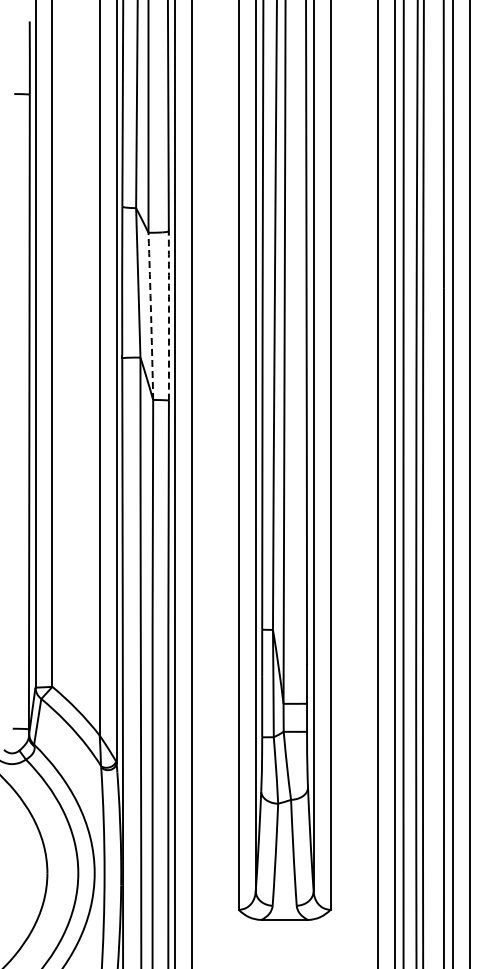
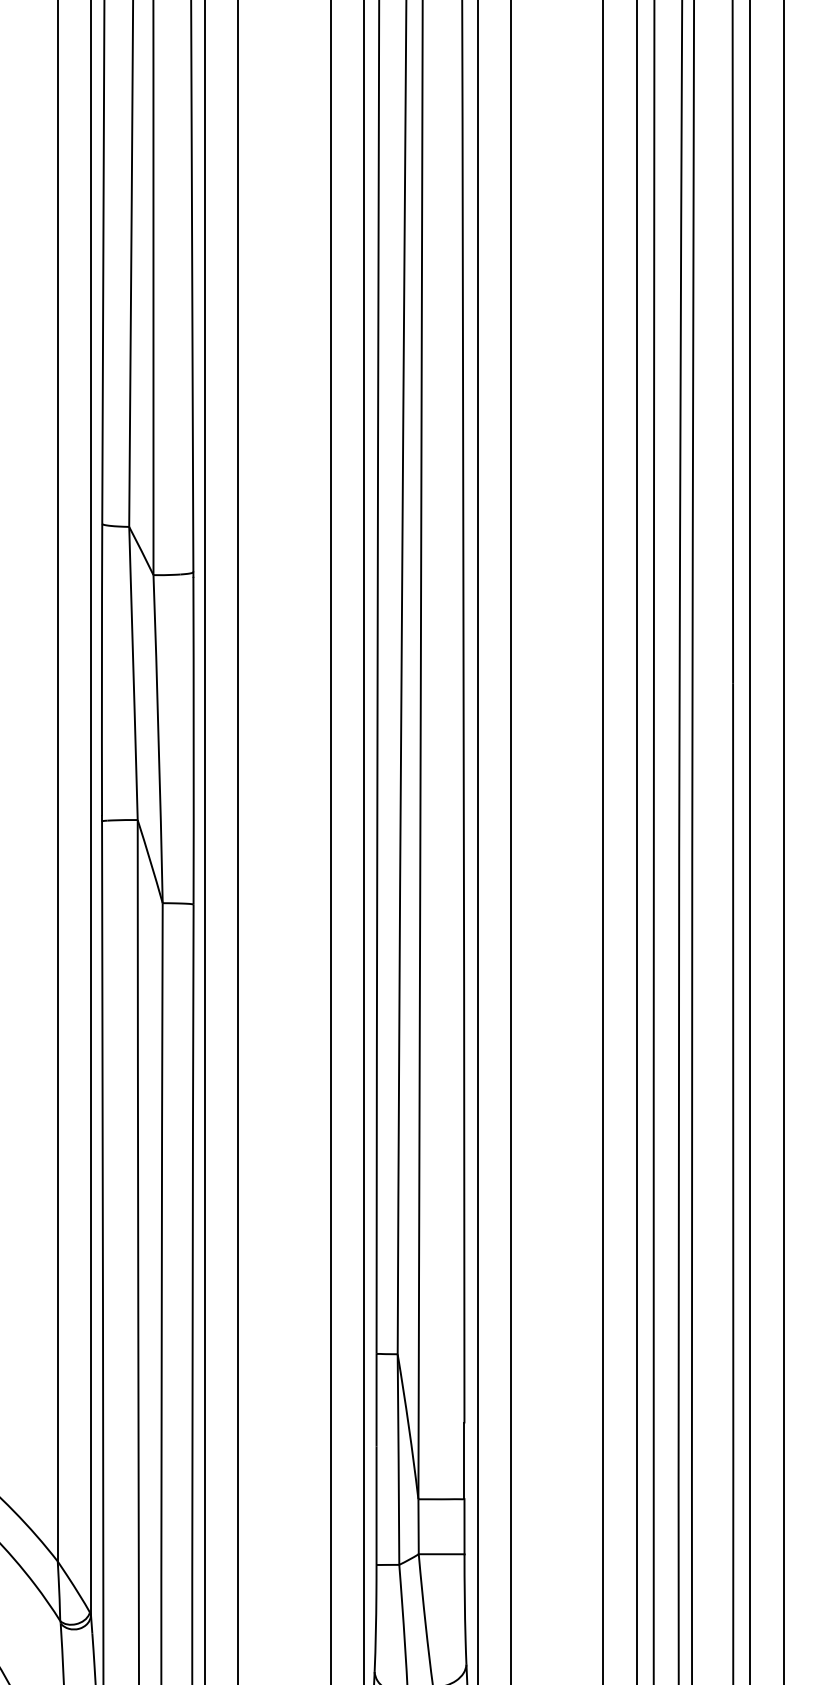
arc: (151, 316) -> (159, 739), dashed -> solid
arc: (169, 317) -> (194, 741), dashed -> solid

